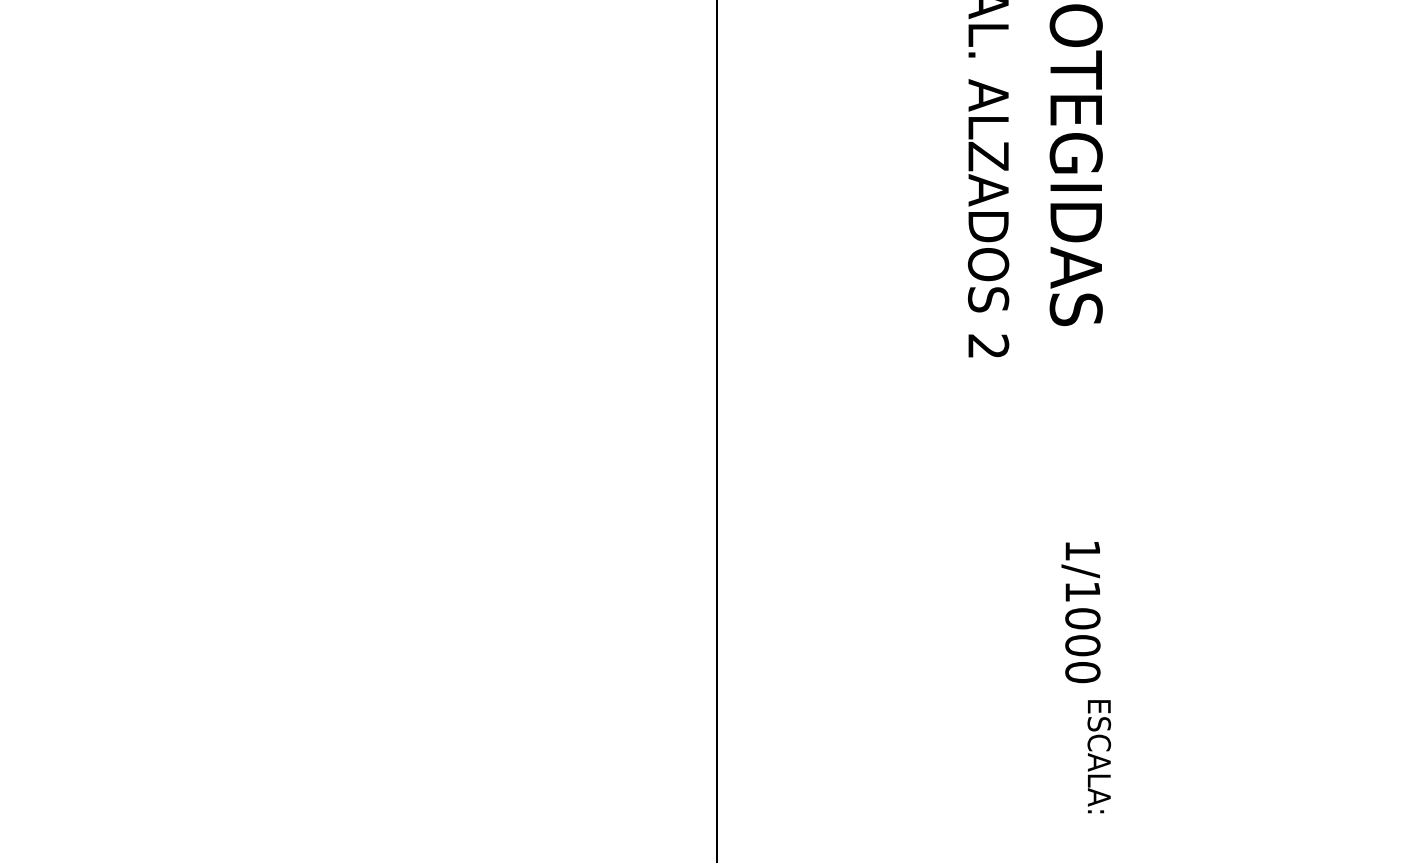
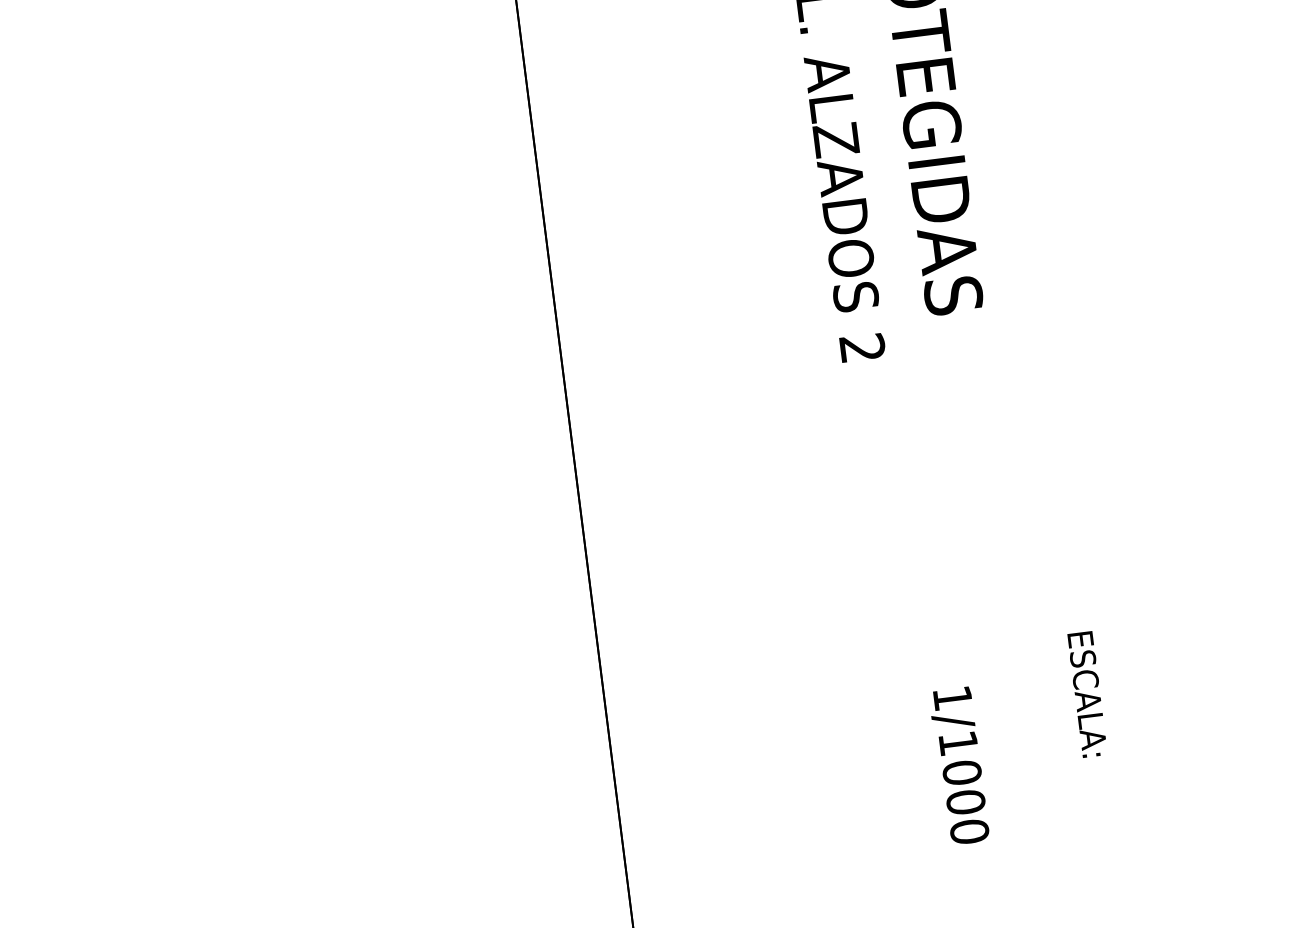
text: (1080, 612) -> (958, 766), moved
text: (1099, 756) -> (1087, 694), moved

